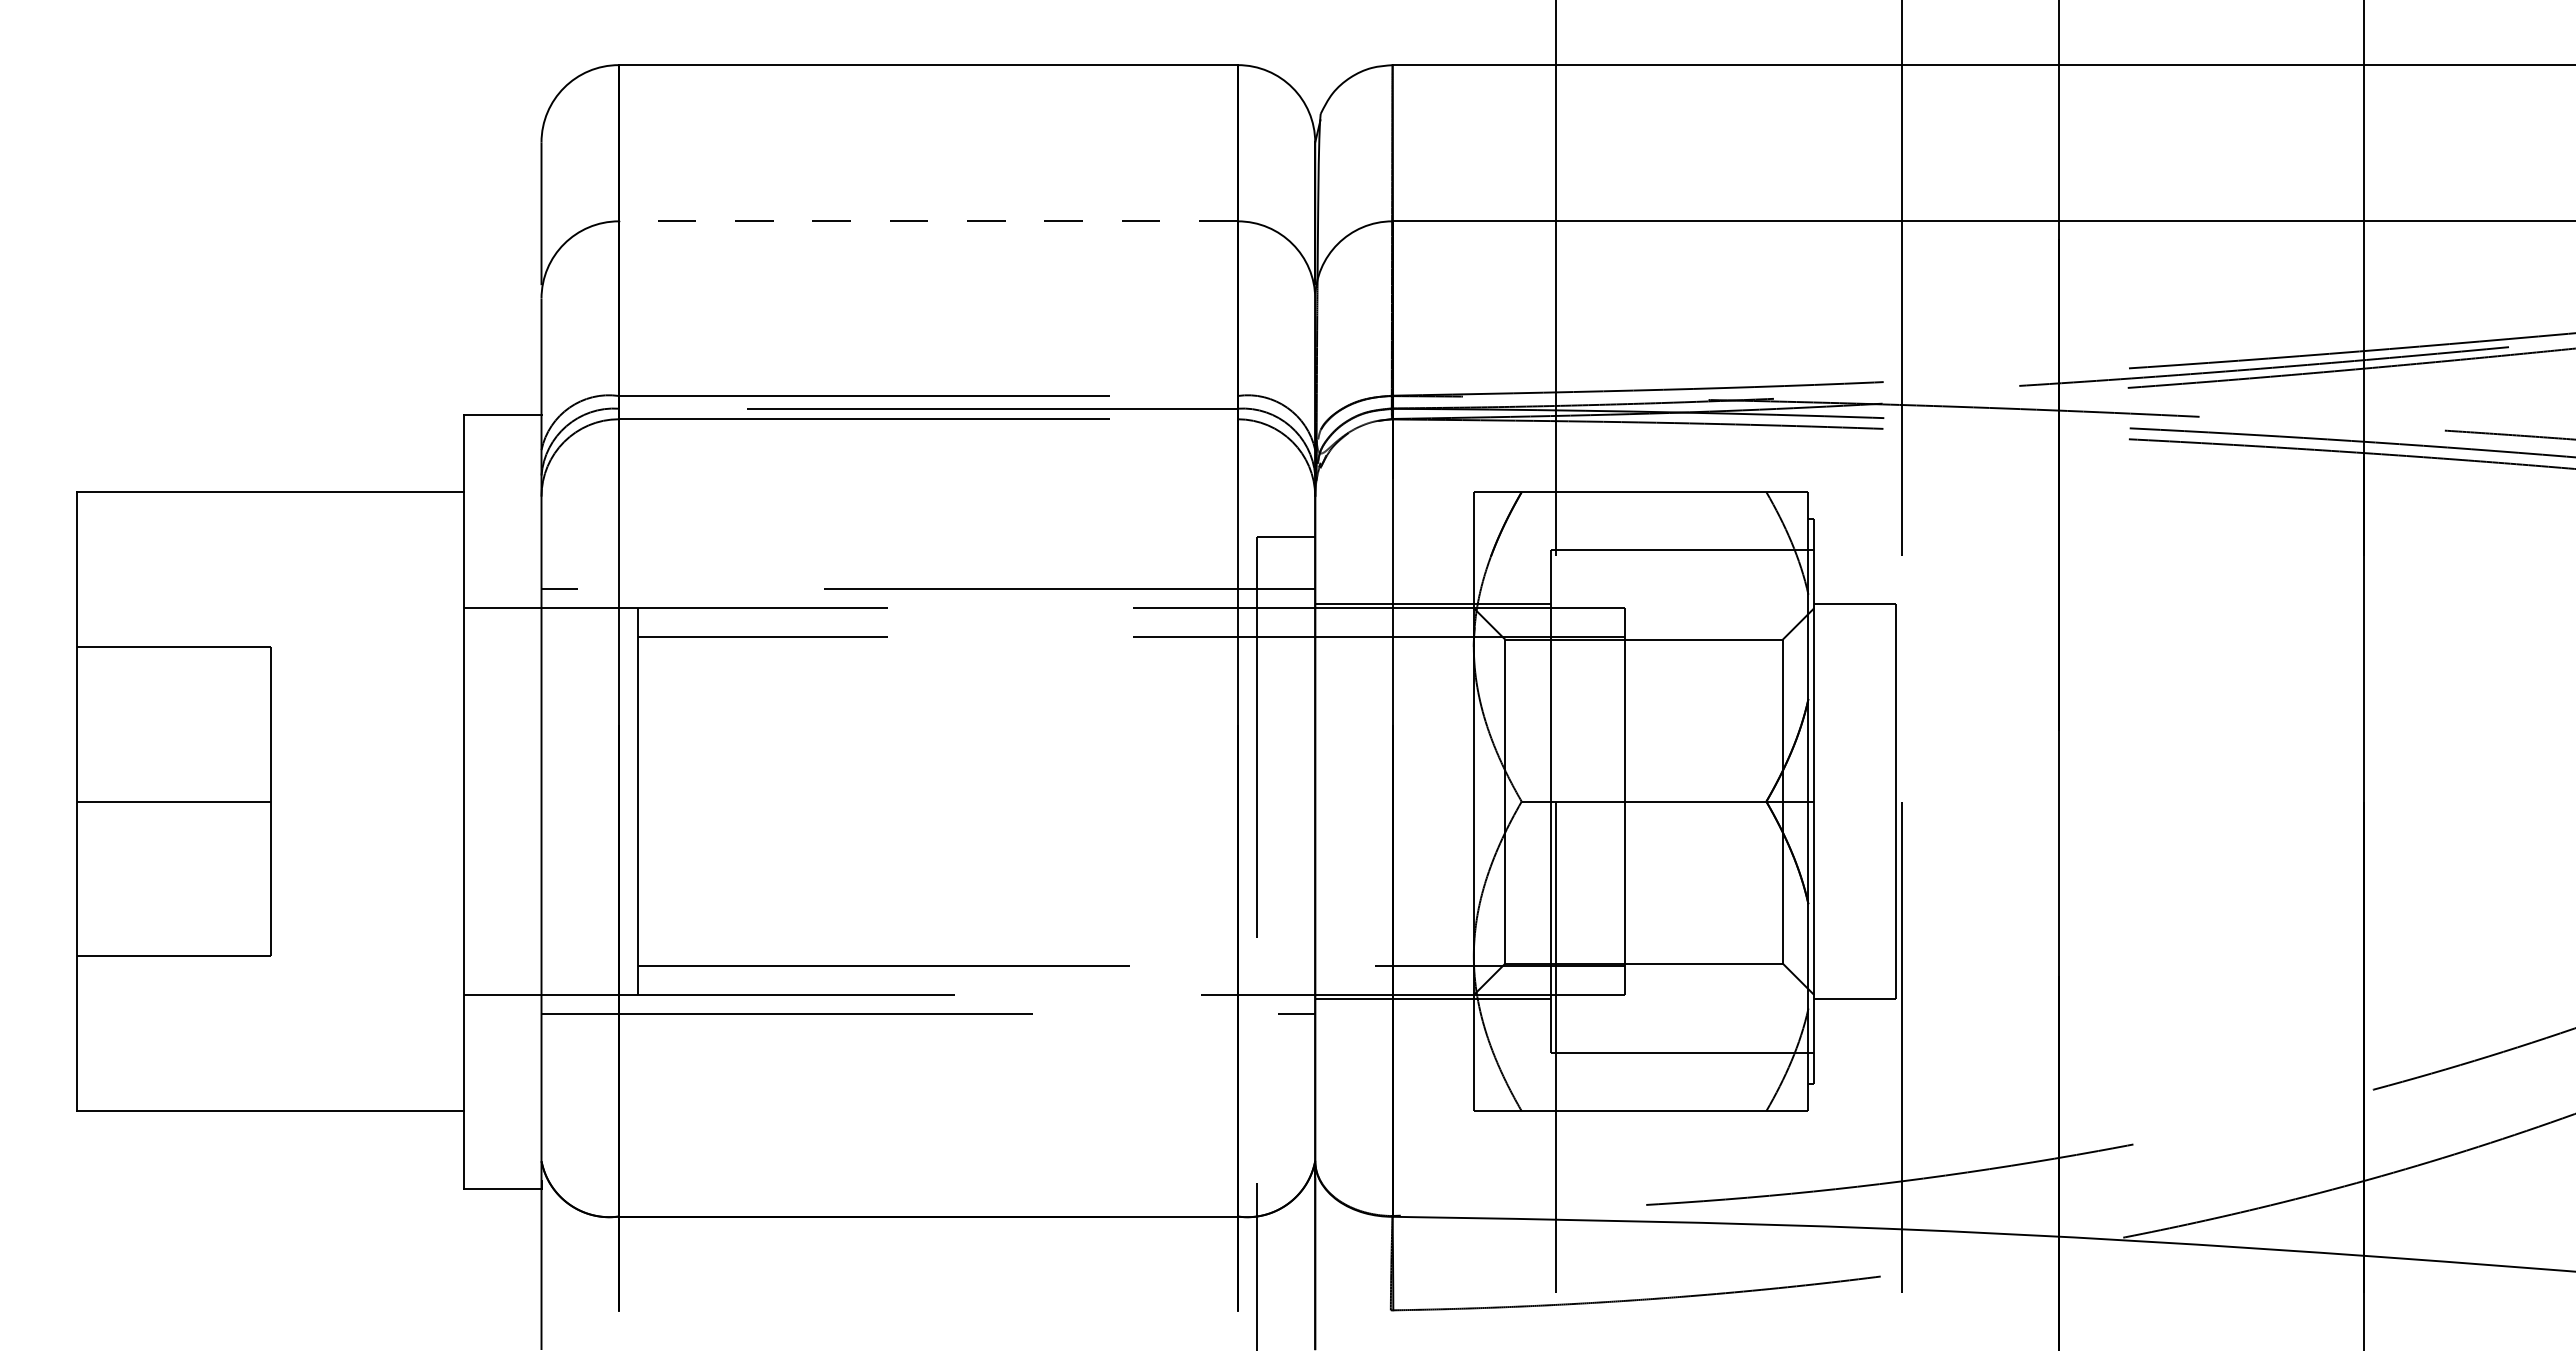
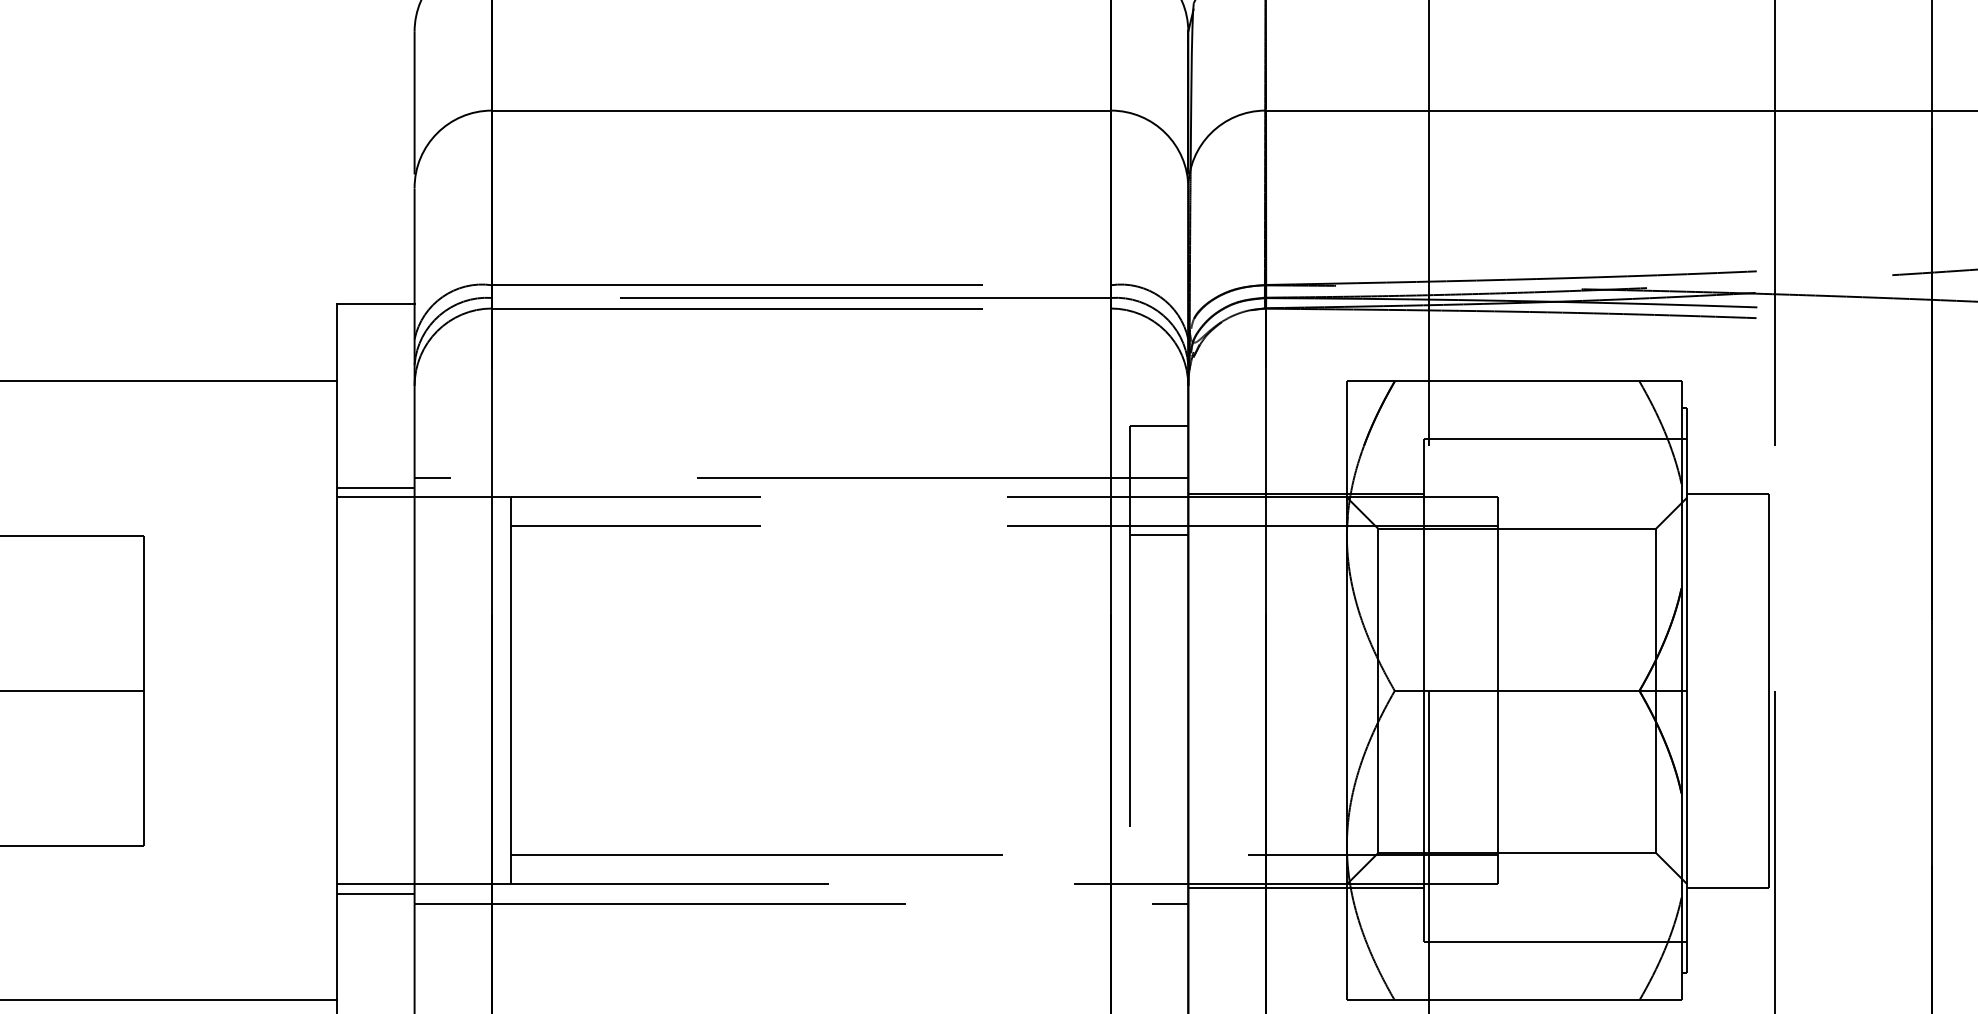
line: (927, 221) -> (800, 110), dashed -> solid
line: (502, 598) -> (375, 487), added
line: (1286, 645) -> (1159, 534), added
line: (502, 1004) -> (375, 893), added

